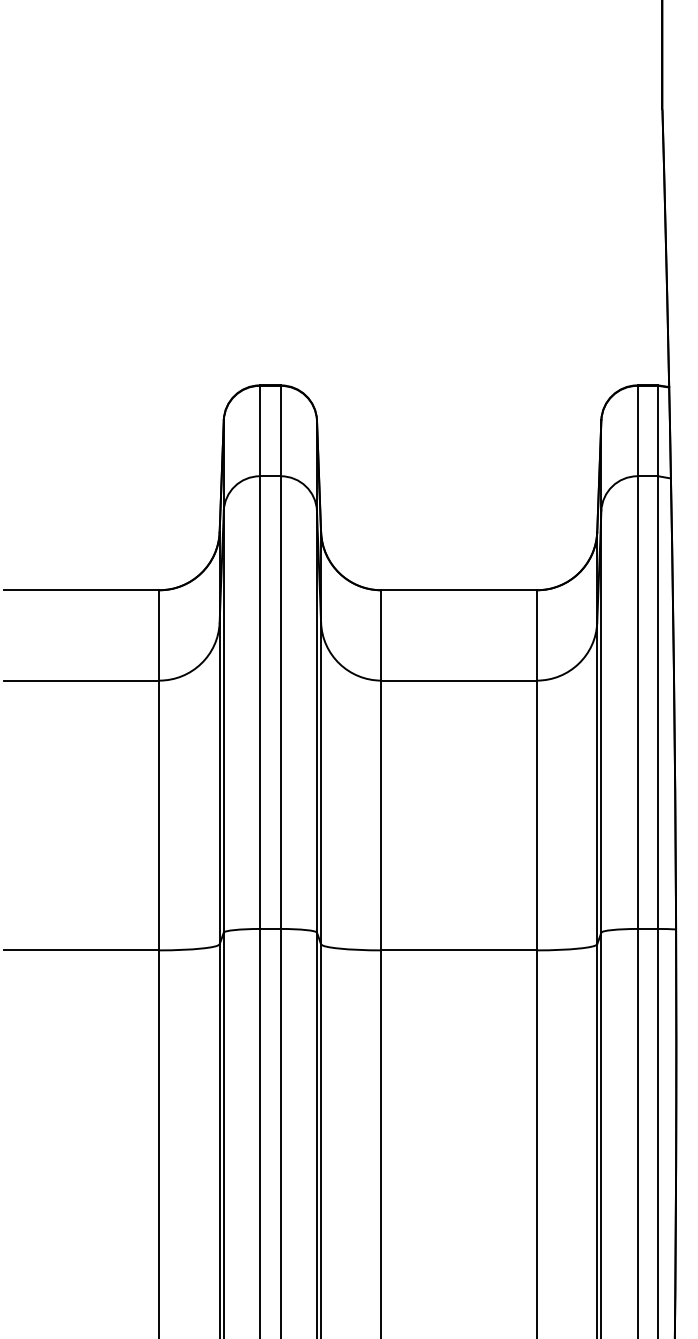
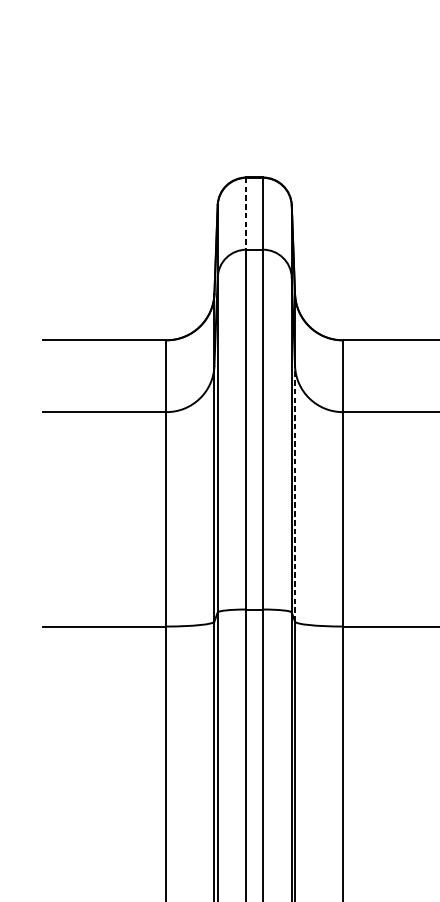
line: (260, 431) -> (246, 214), solid -> dashed
line: (321, 783) -> (295, 493), solid -> dashed

